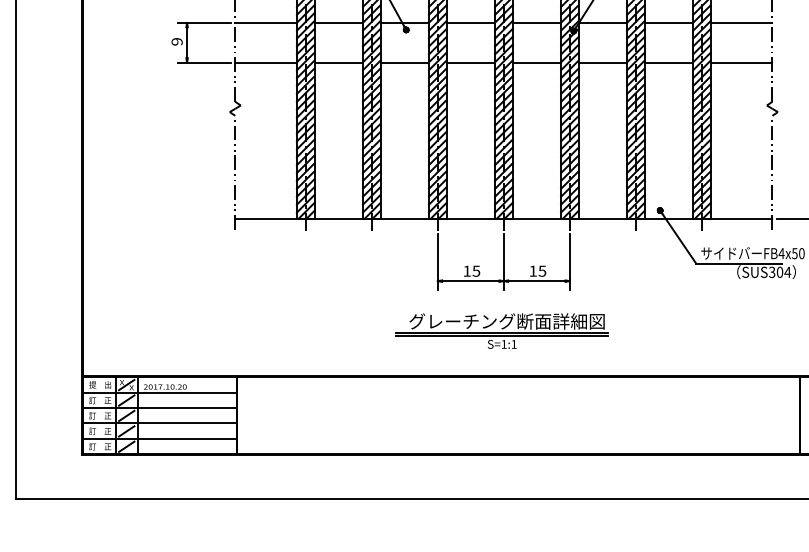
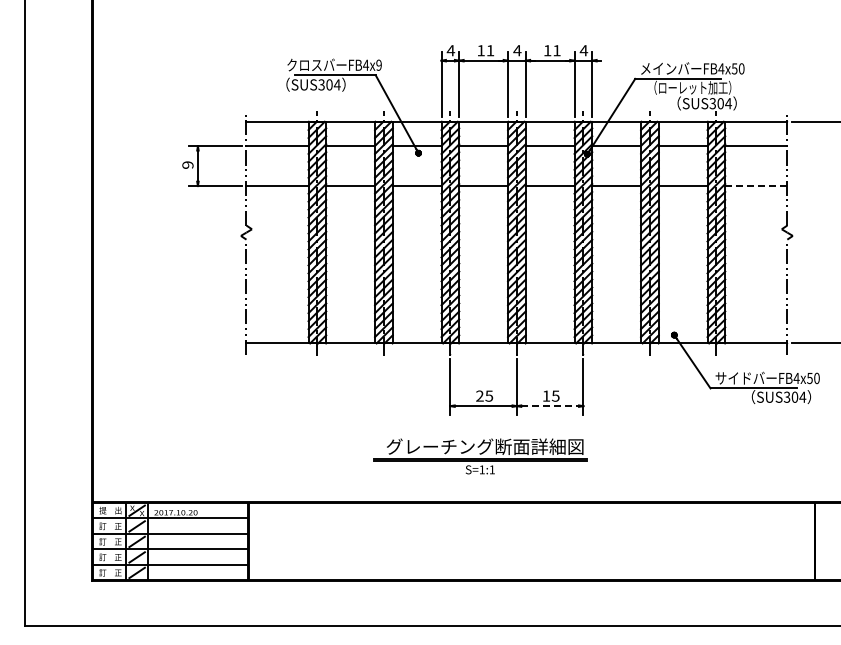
line: (741, 63) -> (756, 186), solid -> dashed
text: (466, 270) -> (479, 395), 15 -> 25
line: (537, 281) -> (550, 406), solid -> dashed
part: (502, 331) -> (480, 456), moved

